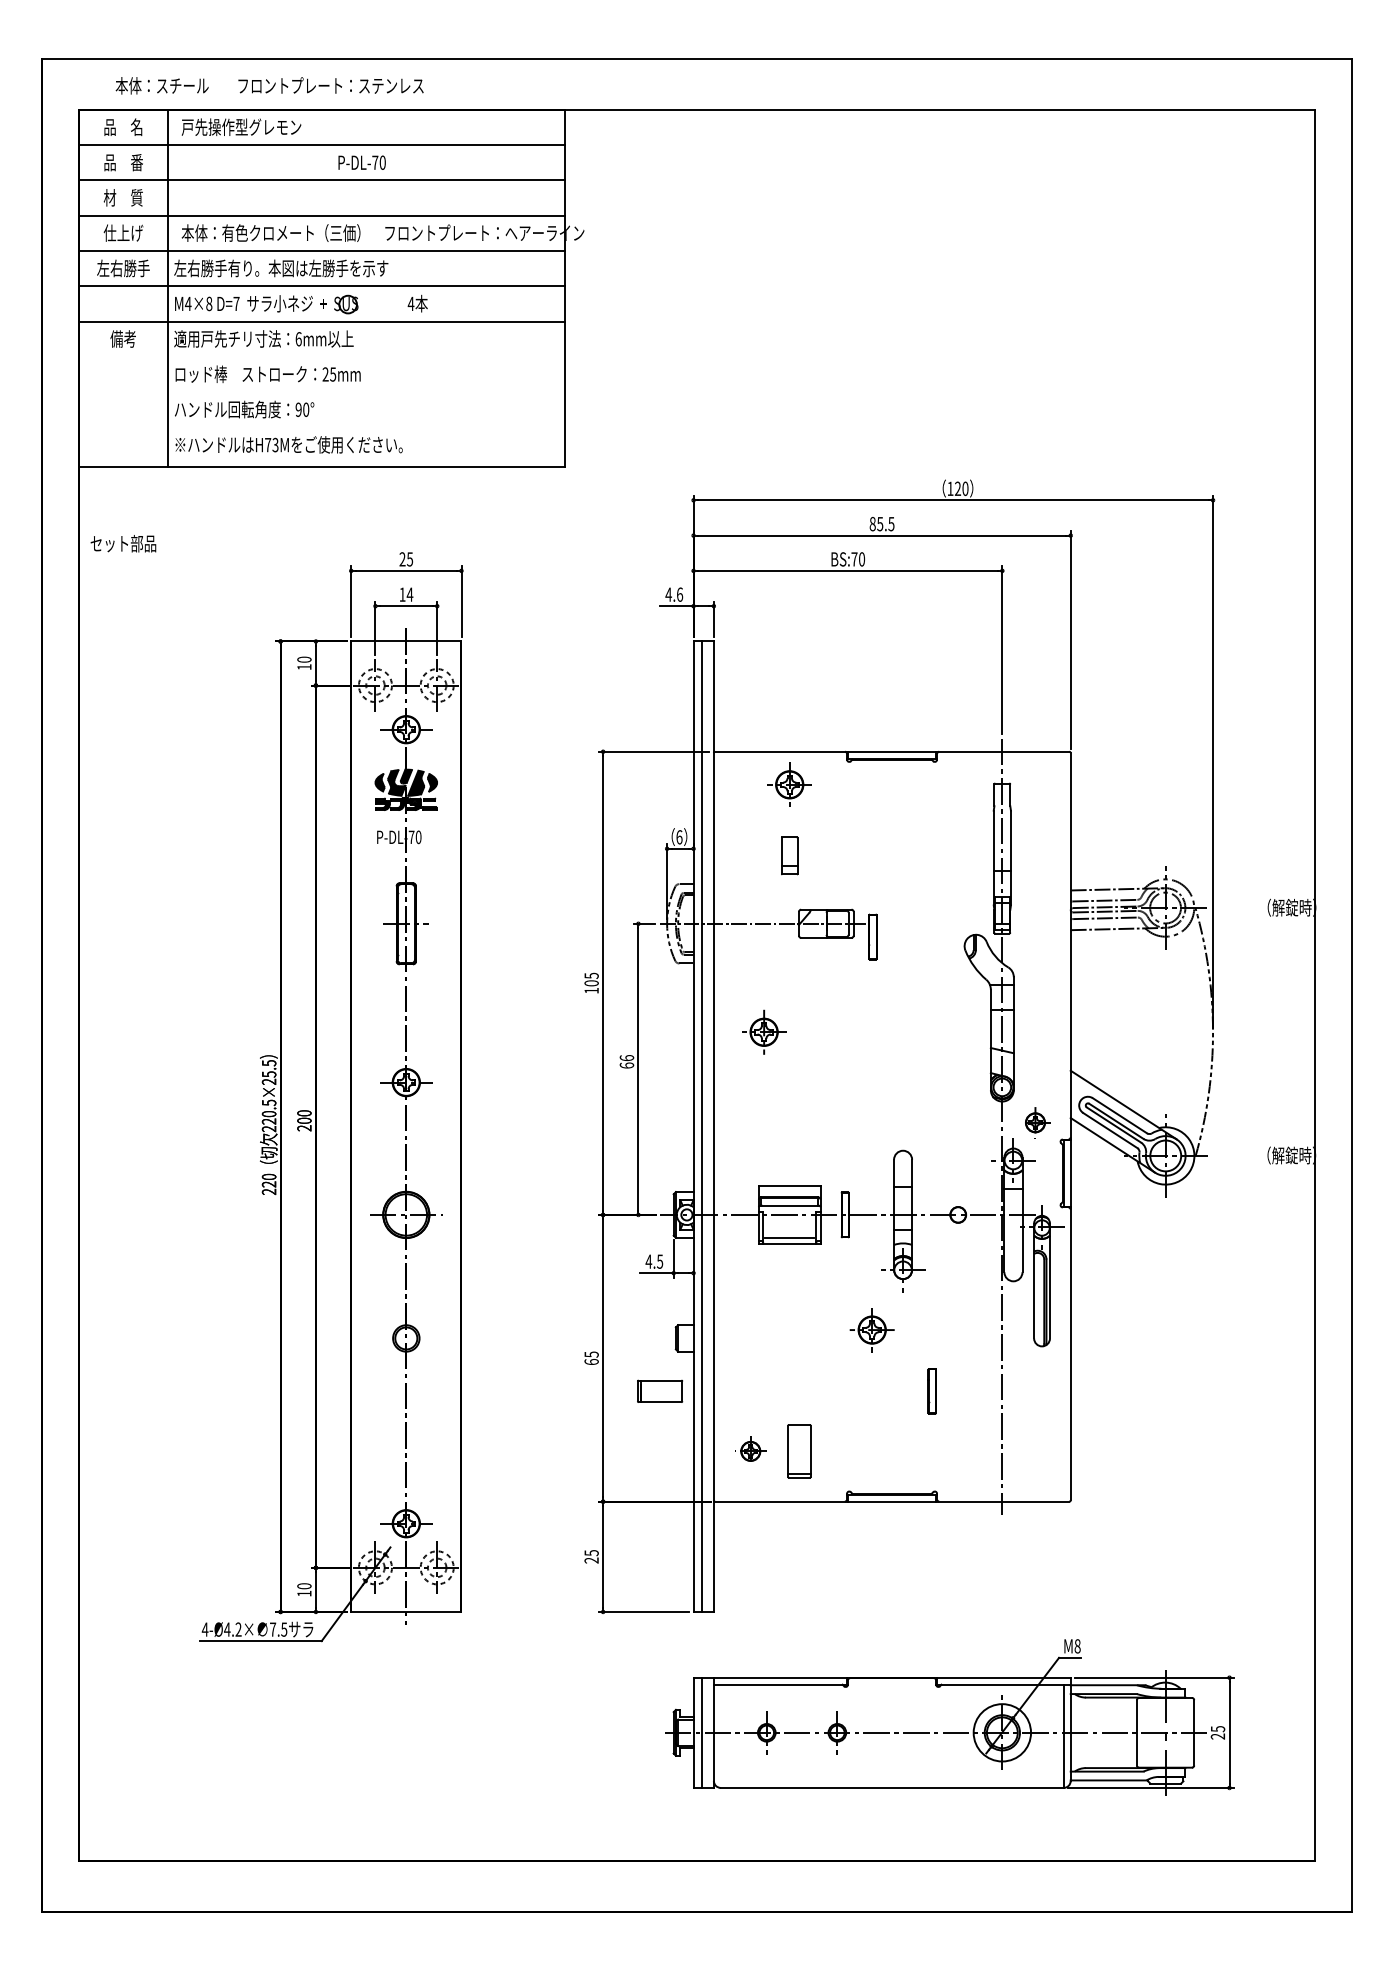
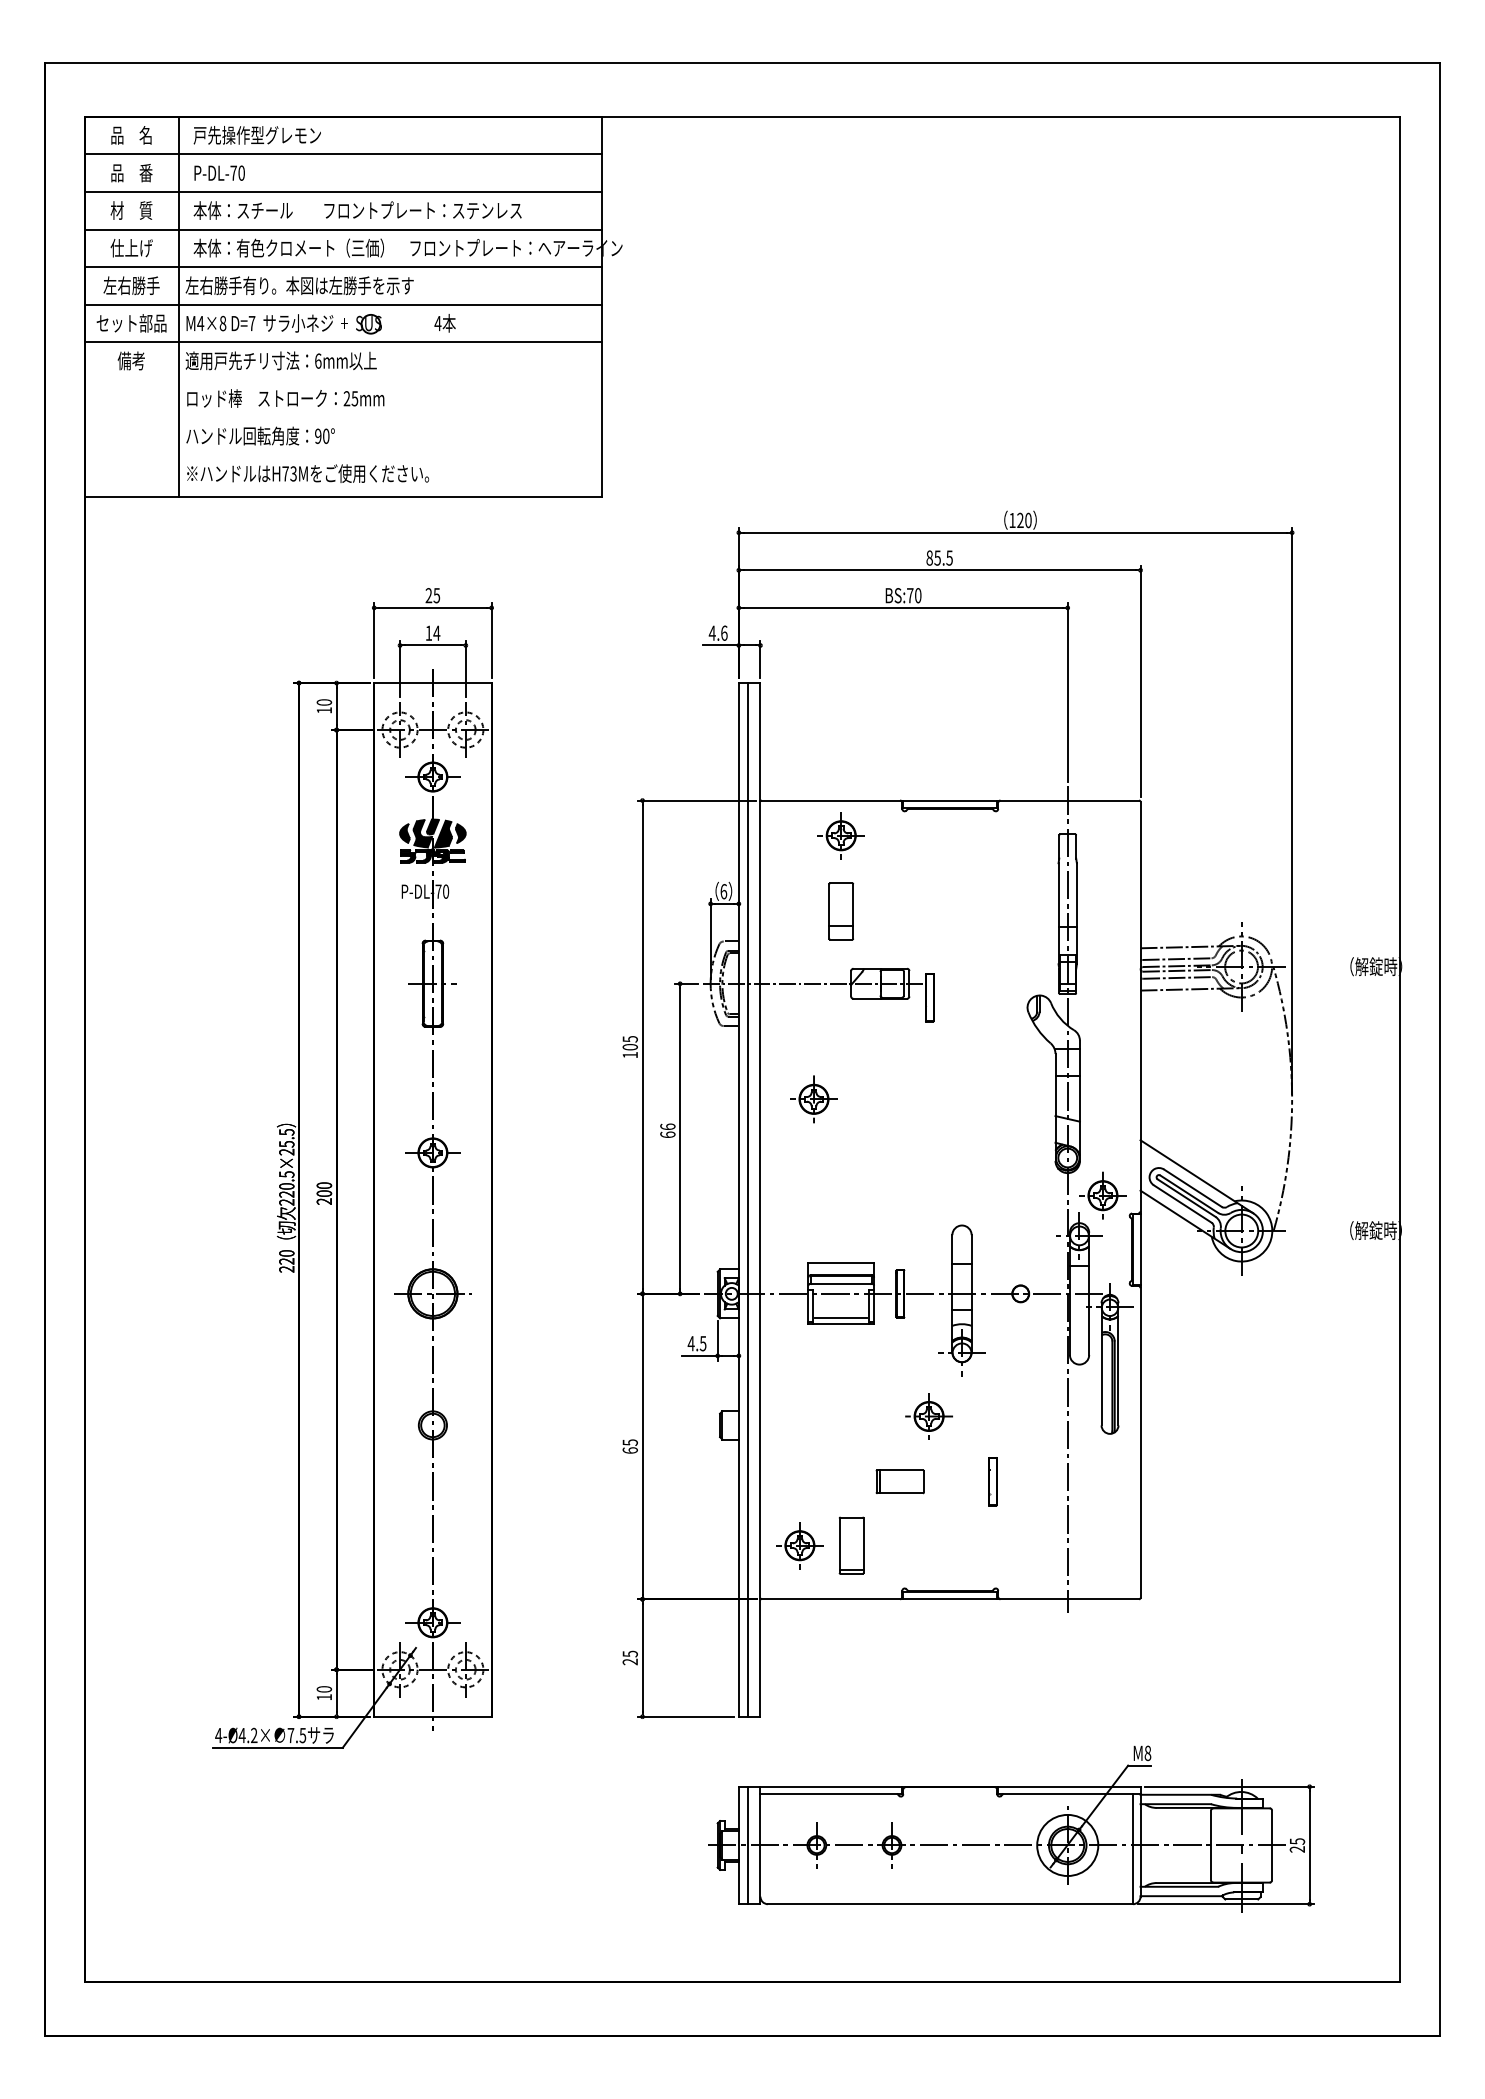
text: (269, 85) -> (357, 210), moved
text: (361, 162) -> (219, 172), moved
text: (123, 543) -> (131, 323), moved
part: (789, 855) -> (841, 911), size x1.43
part: (1035, 1122) -> (1103, 1195), size x1.43
part: (660, 1390) -> (900, 1480), moved
part: (750, 1451) -> (799, 1545), size x1.43

